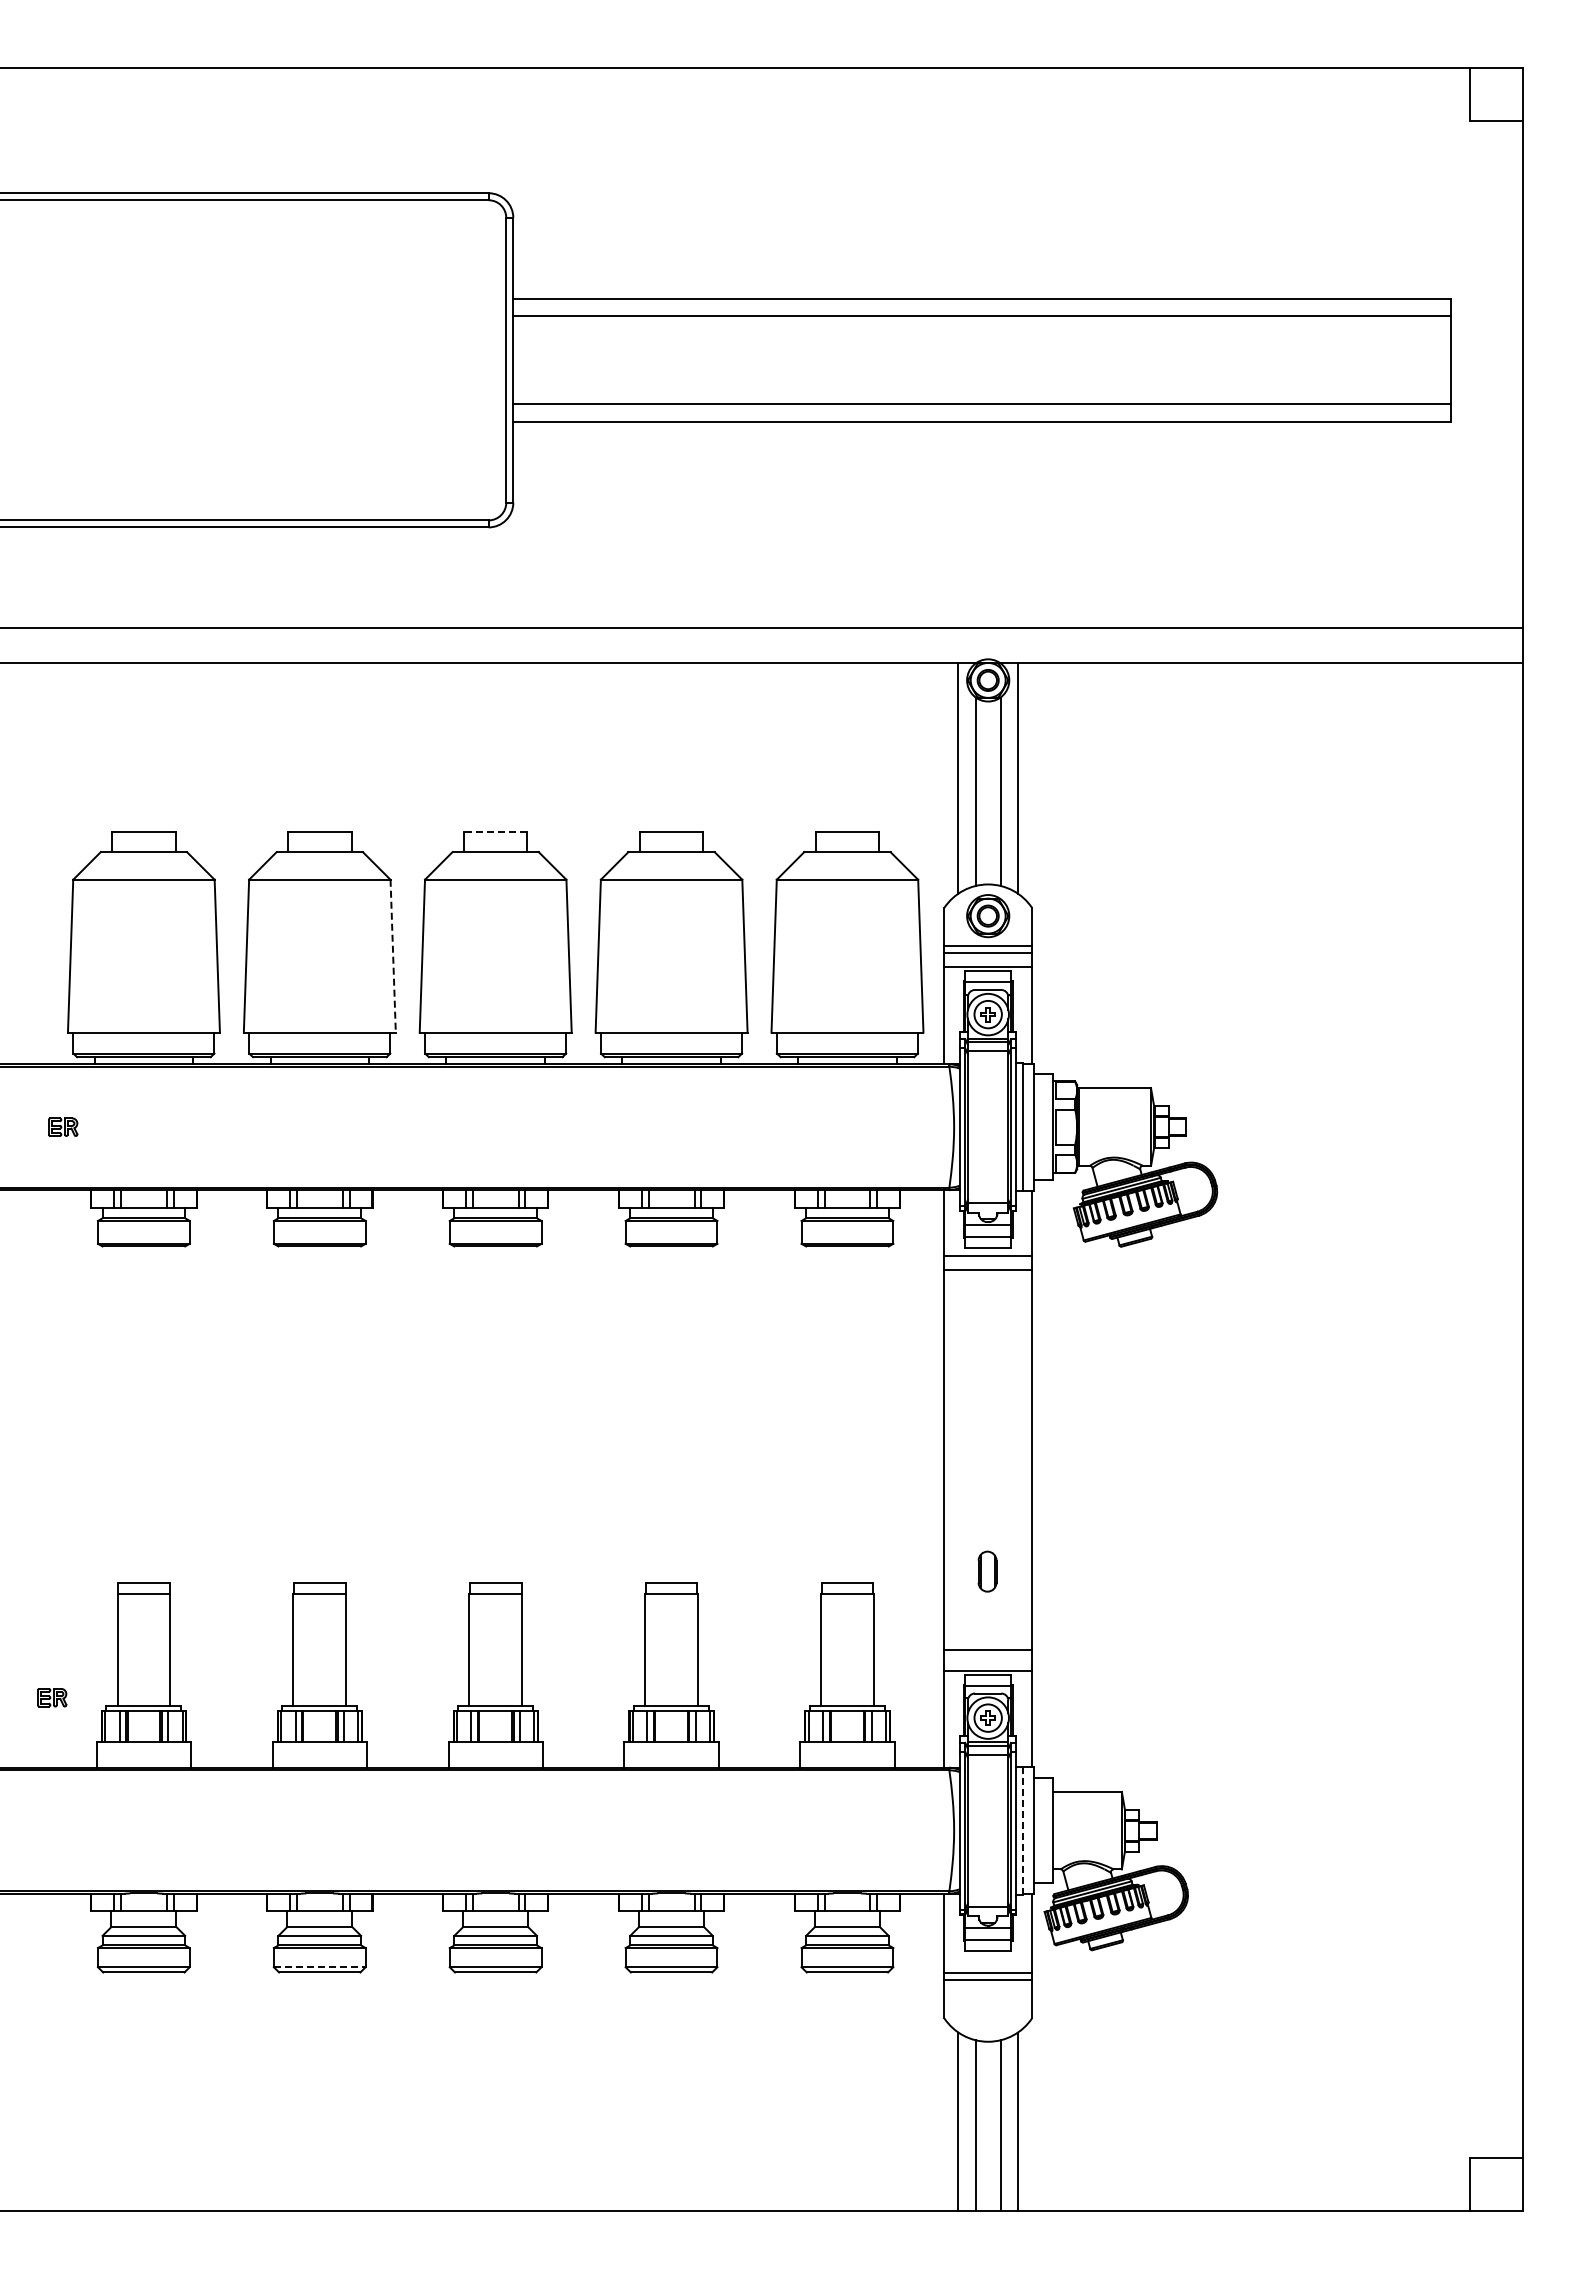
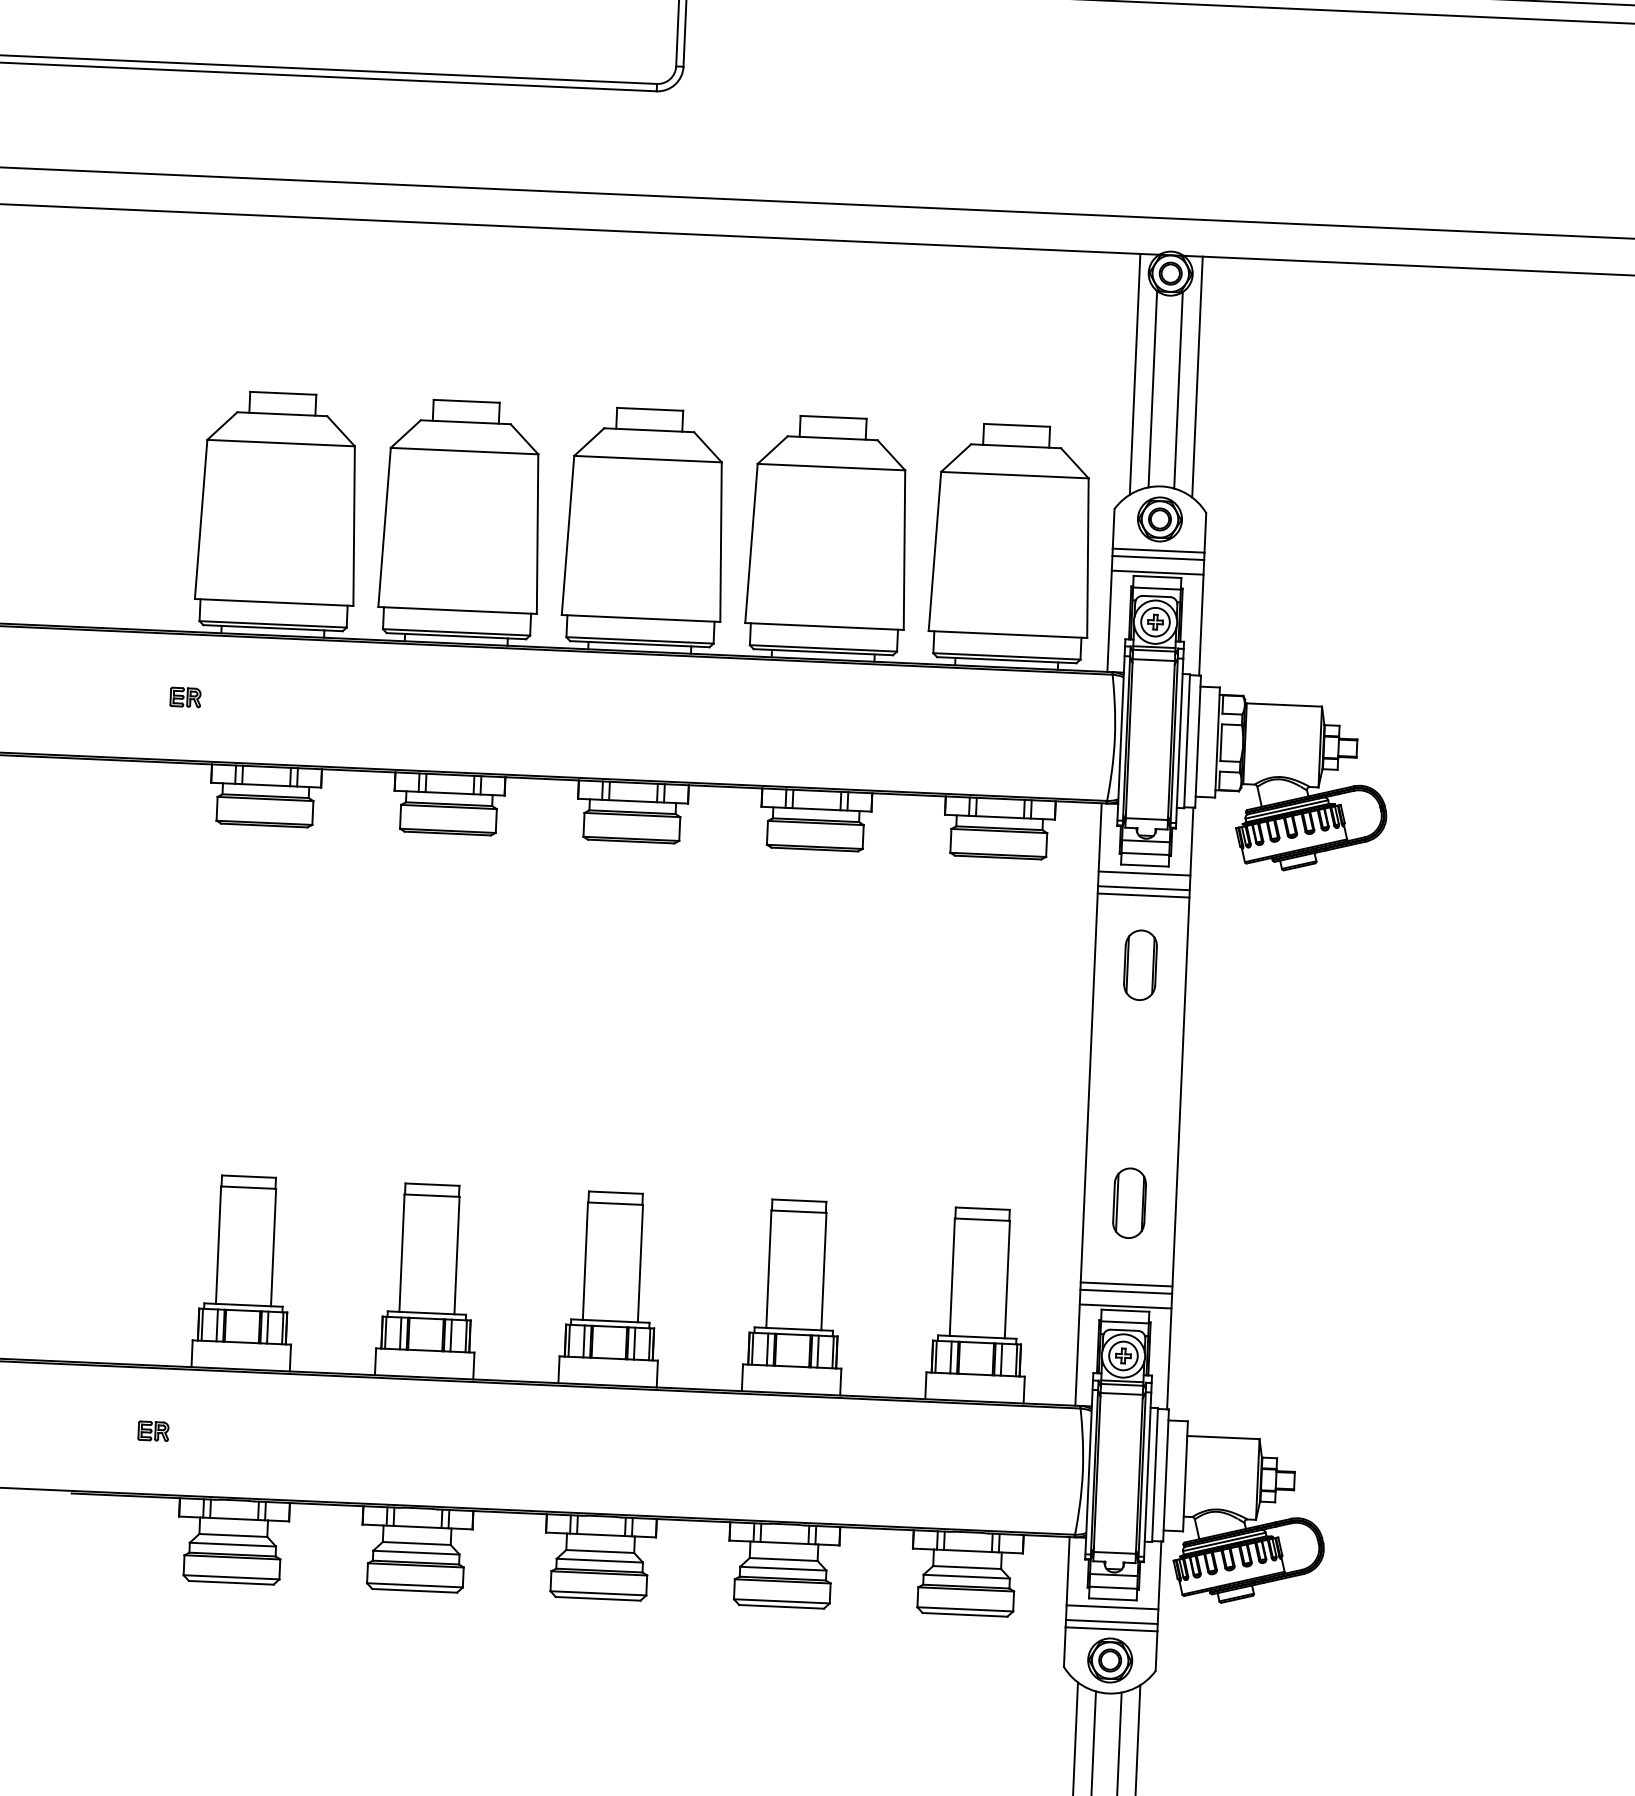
line: (495, 832) -> (649, 409), dashed -> solid
line: (393, 956) -> (537, 534), dashed -> solid
line: (988, 1276) -> (1143, 895), added
part: (987, 1343) -> (1139, 965), added
part: (987, 1571) -> (1129, 1203), size x1.67
line: (988, 1656) -> (1126, 1291), added
part: (52, 1697) -> (153, 1431), moved
line: (1023, 1830) -> (1155, 1474), dashed -> solid
line: (988, 1959) -> (1112, 1607), added
line: (319, 1967) -> (414, 1585), dashed -> solid
part: (988, 2010) -> (1110, 1660), added

